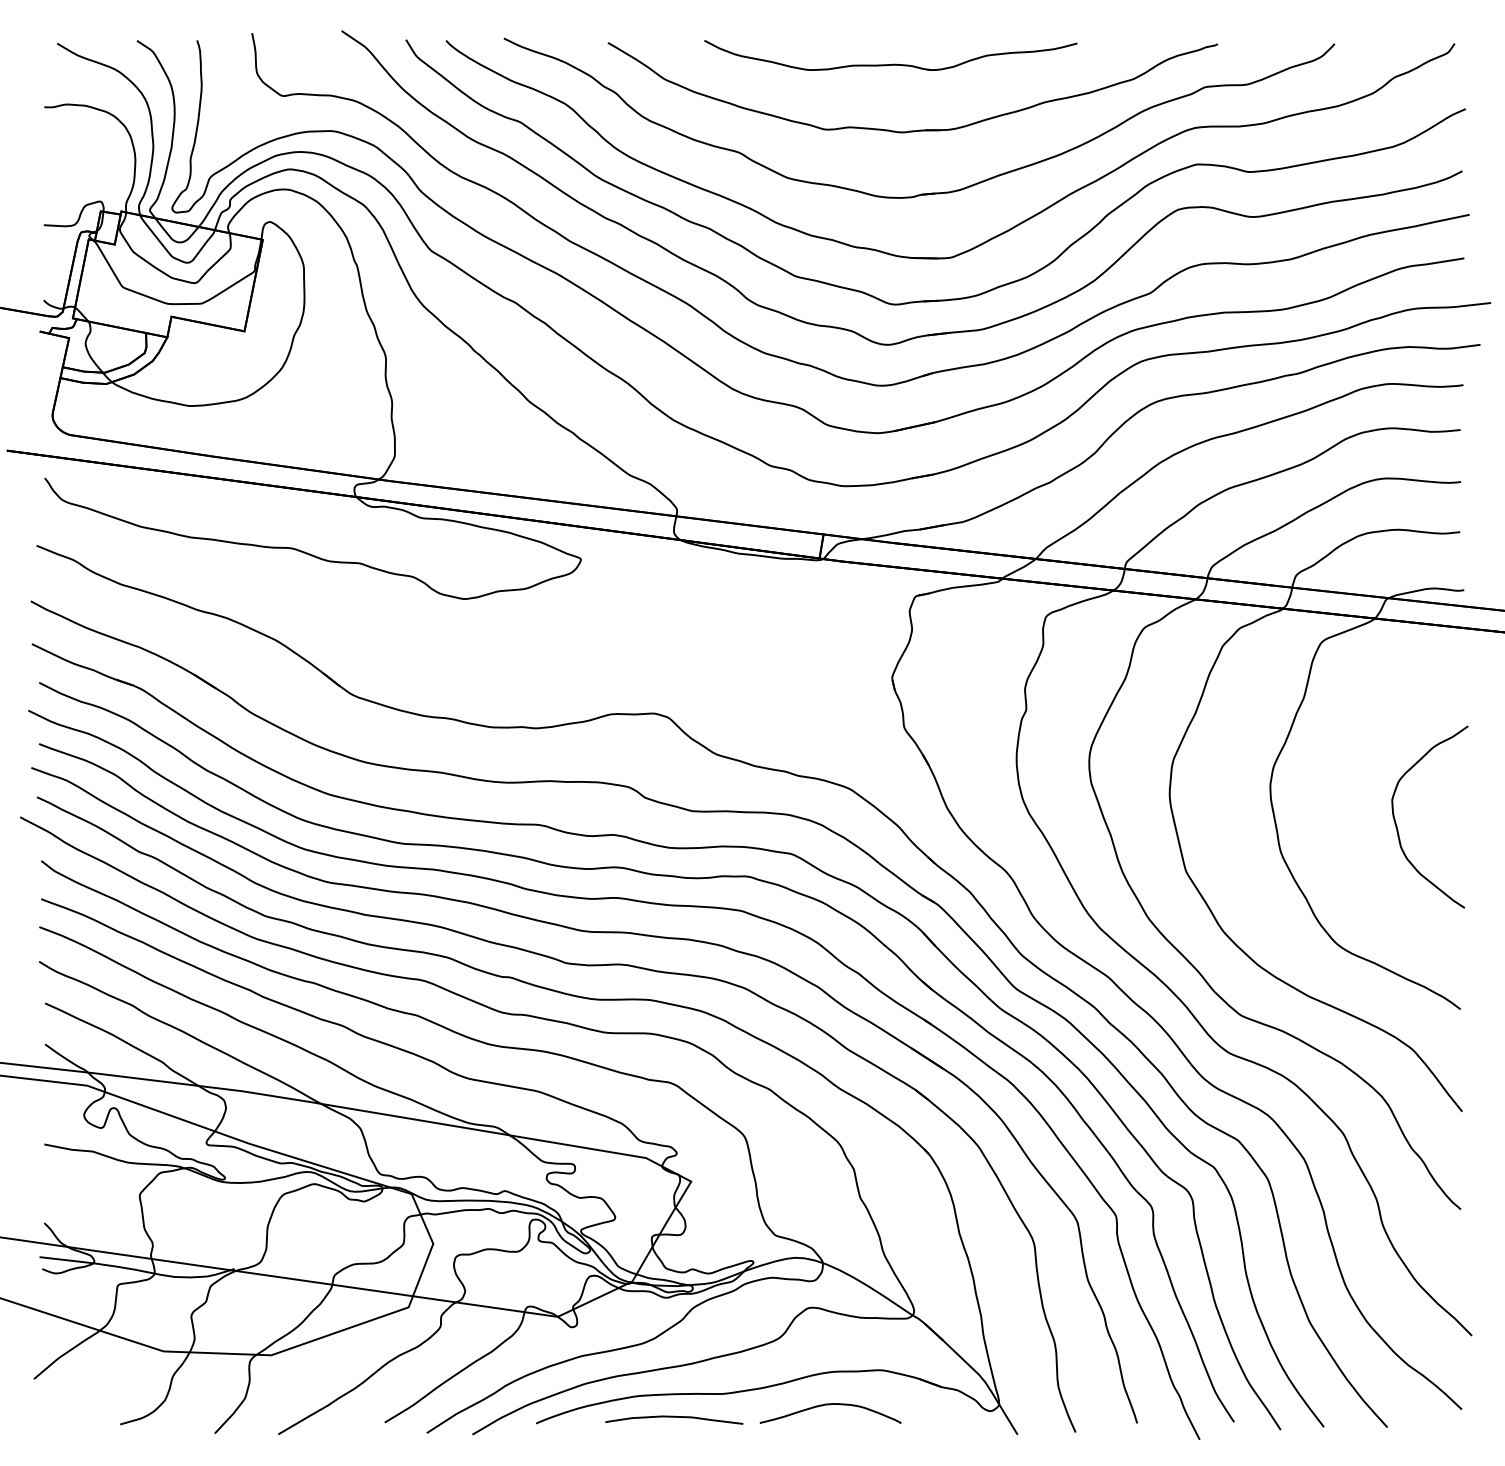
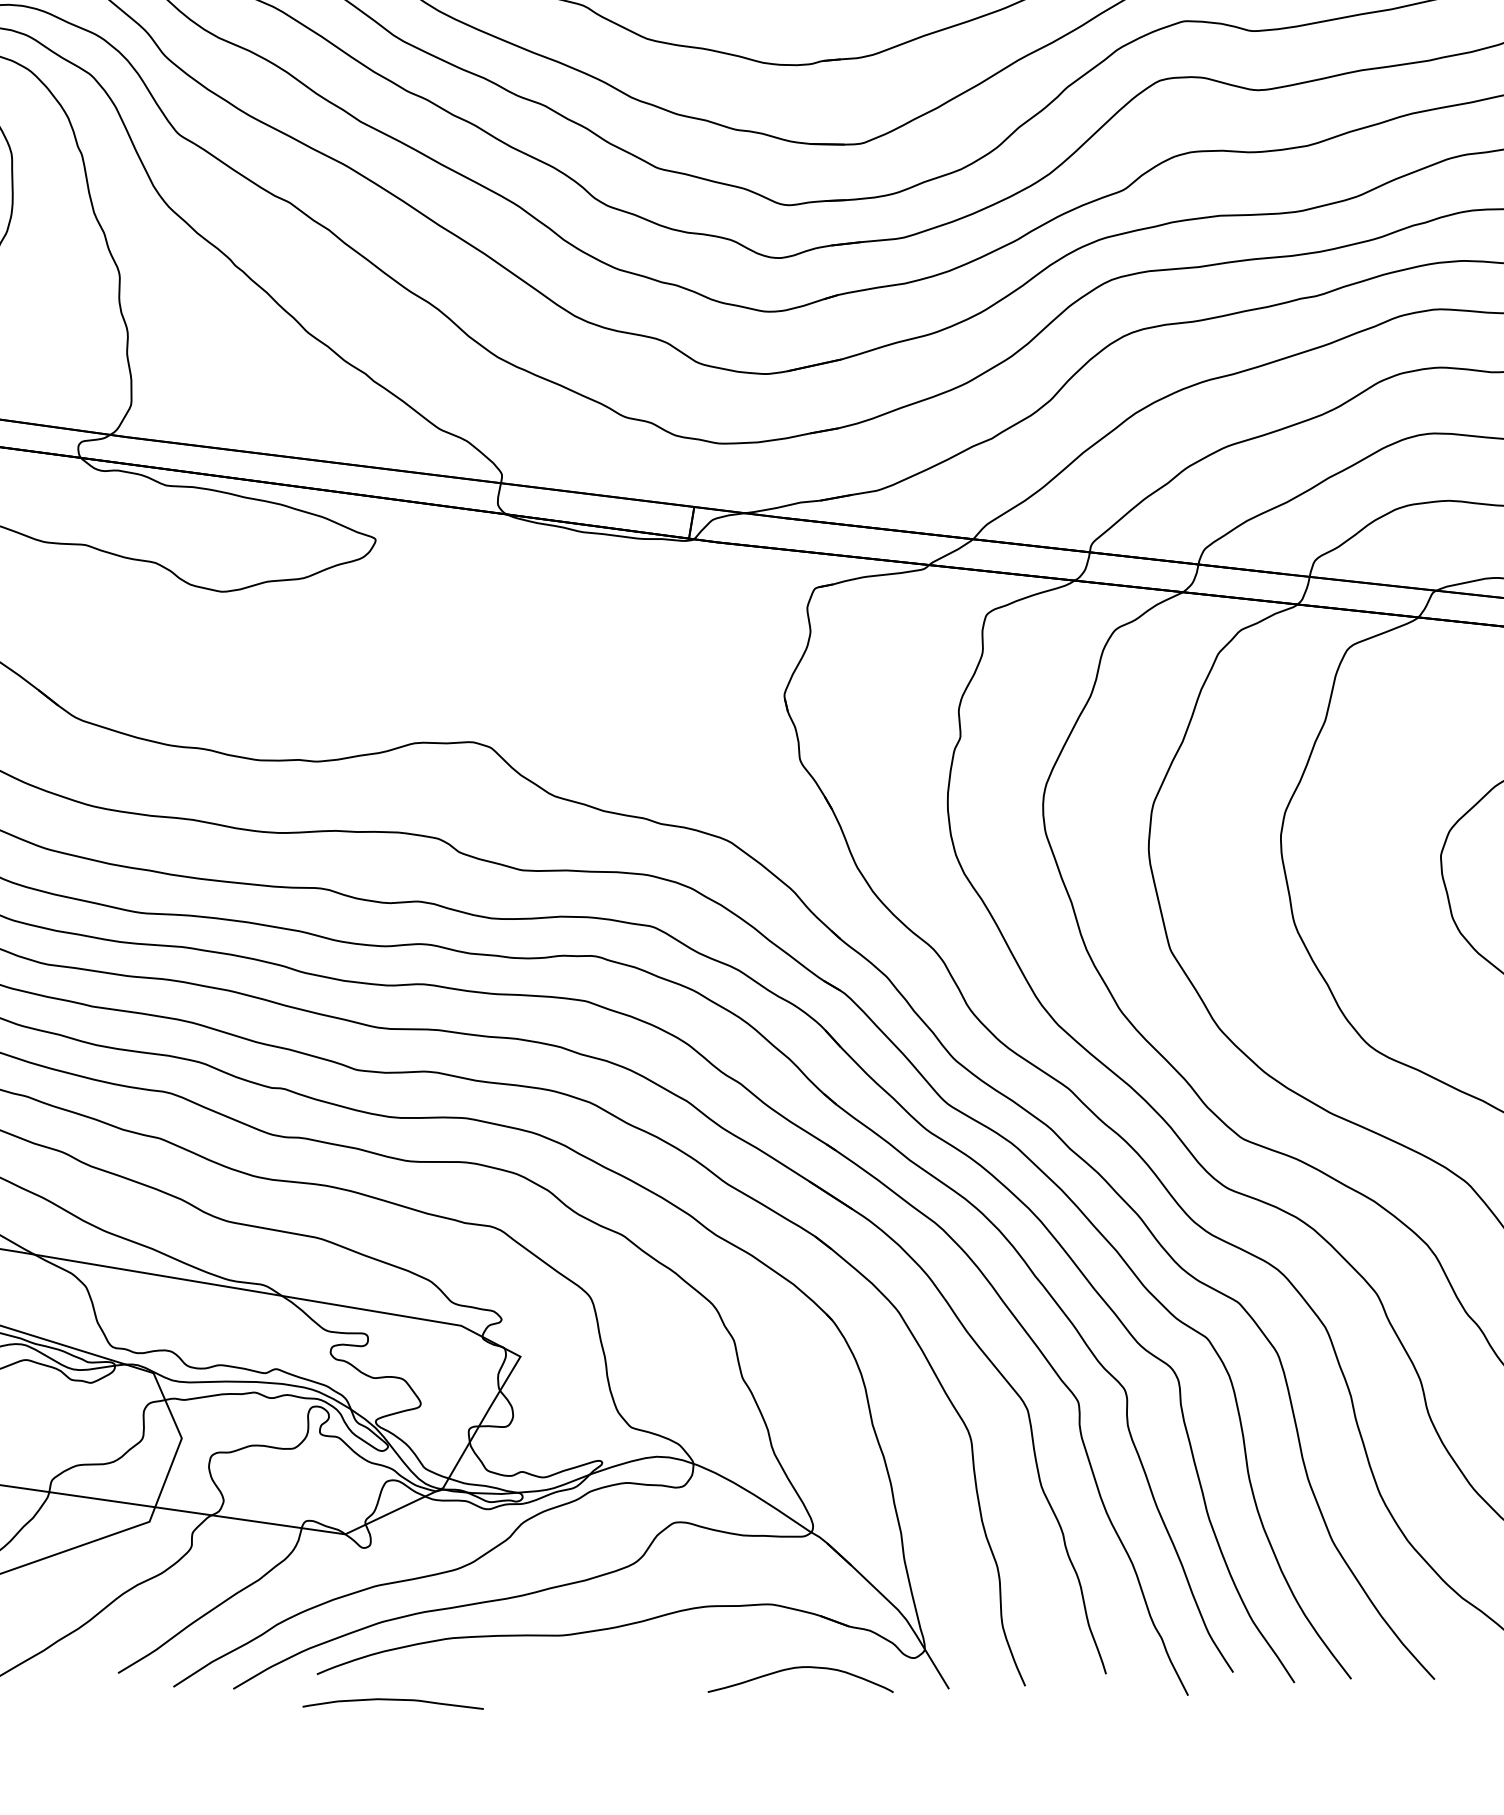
curve: (830, 1405) -> (800, 1669), moved
curve: (674, 1417) -> (393, 1700), moved

